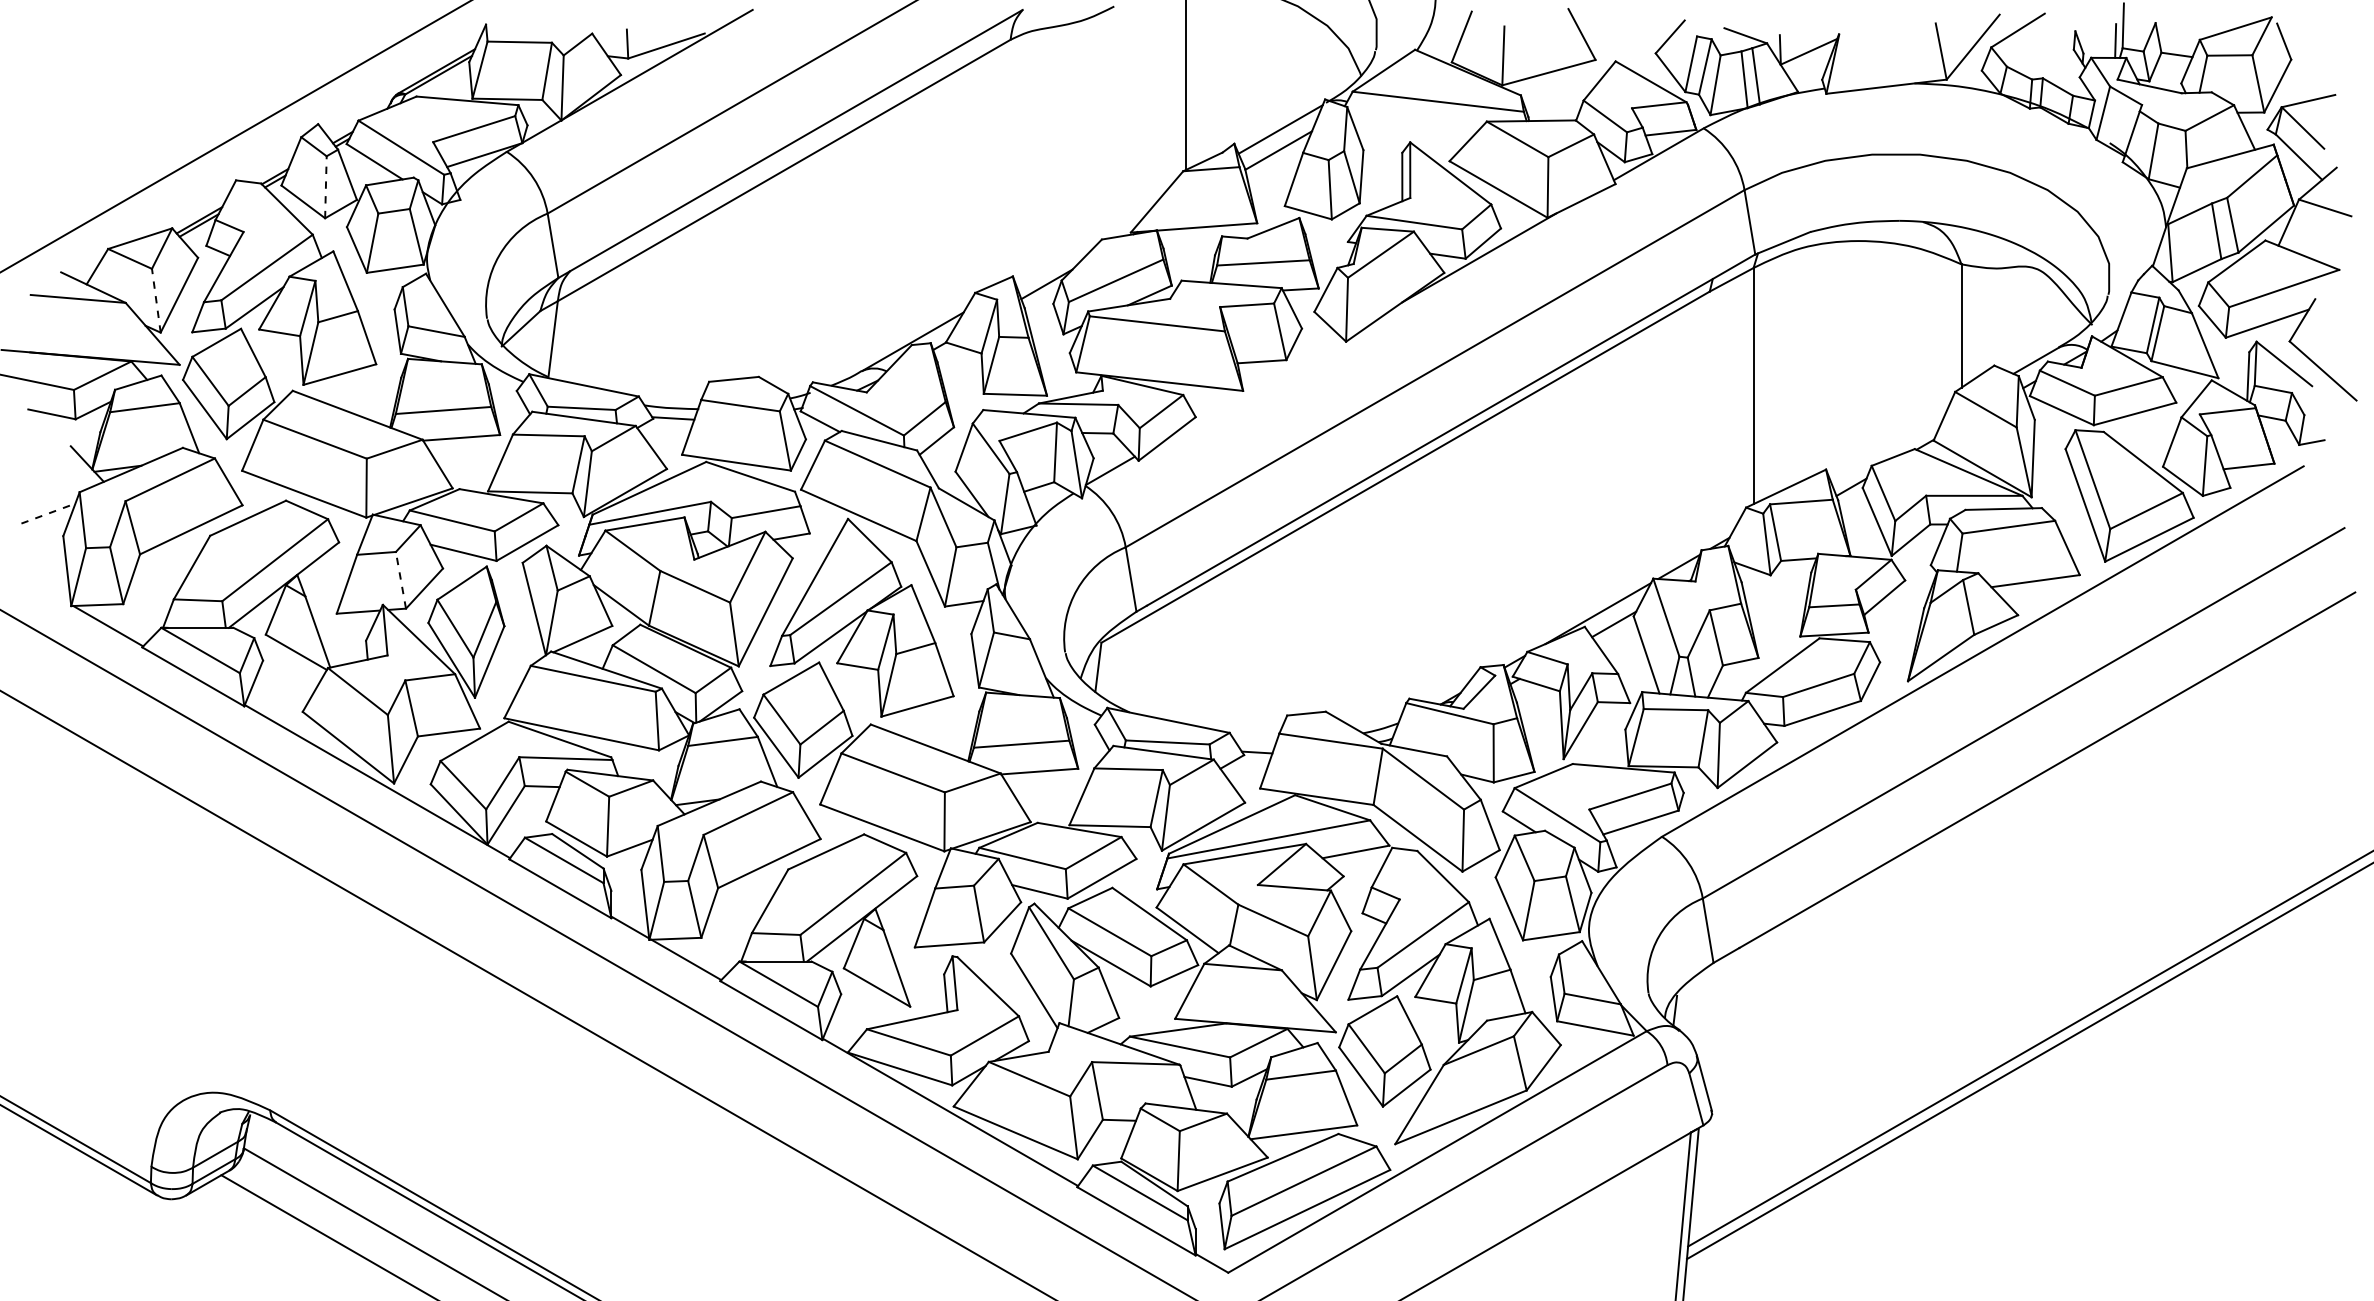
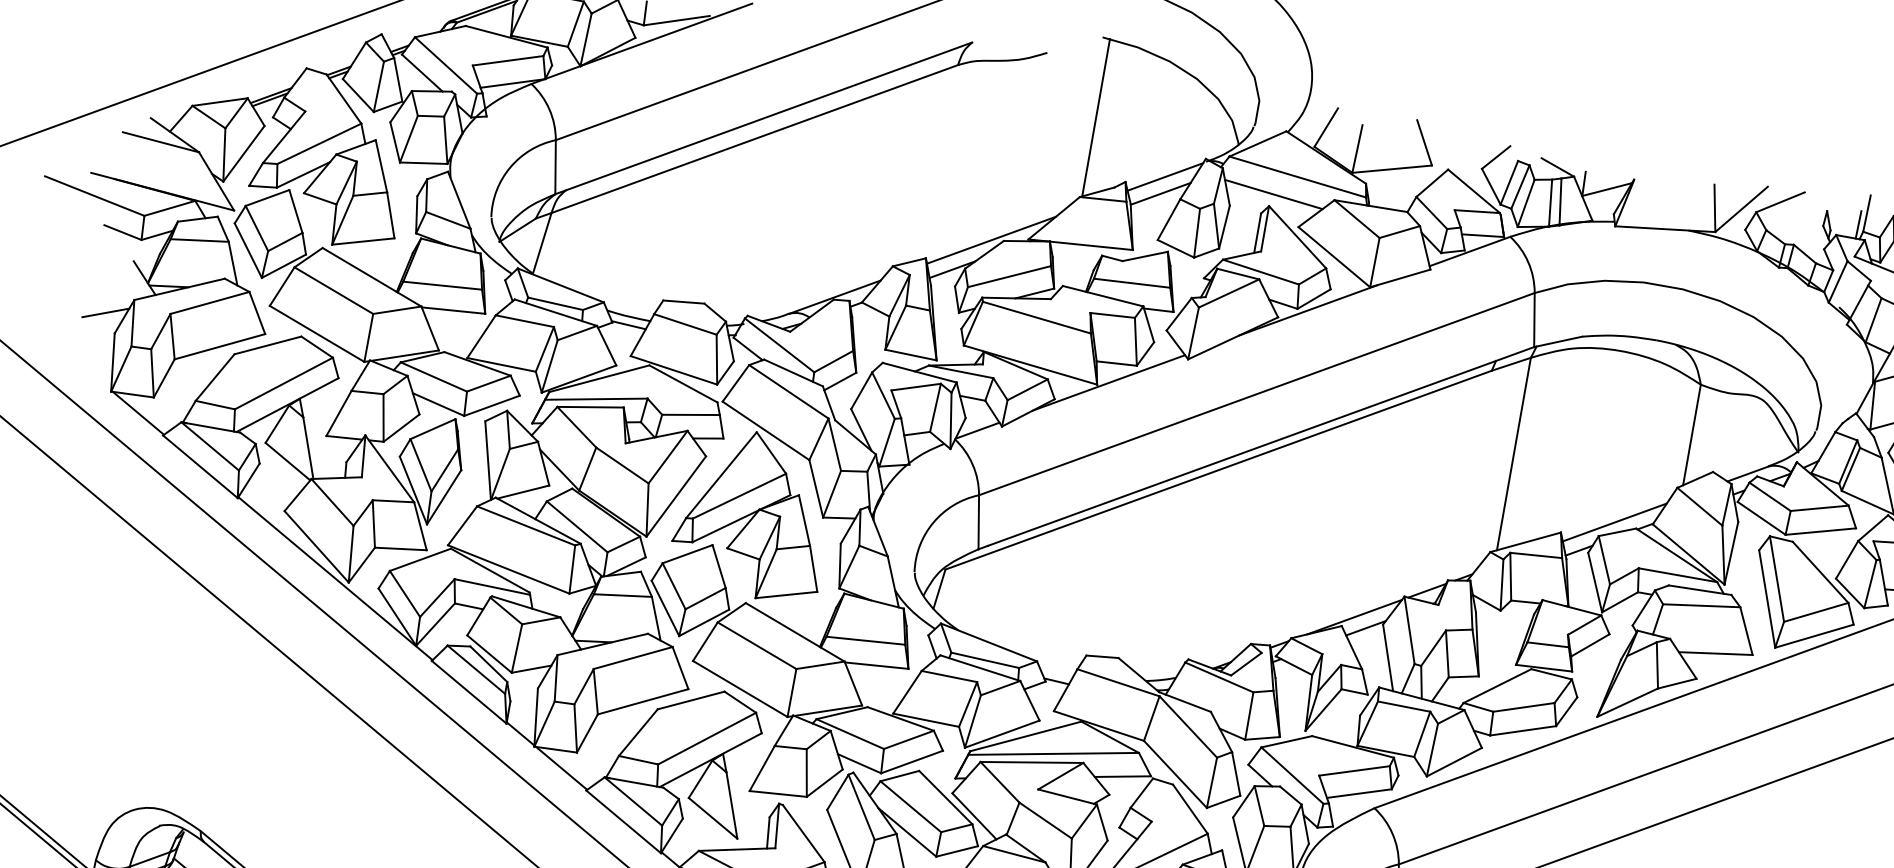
line: (1413, 127) -> (1273, 194), added
line: (325, 186) -> (378, 86), dashed -> solid
line: (1086, 240) -> (991, 239), added
line: (156, 300) -> (224, 154), dashed -> solid
line: (1256, 386) -> (1108, 382), added
line: (1887, 445) -> (1614, 521), added
line: (48, 513) -> (105, 312), dashed -> solid
line: (400, 580) -> (383, 418), dashed -> solid

